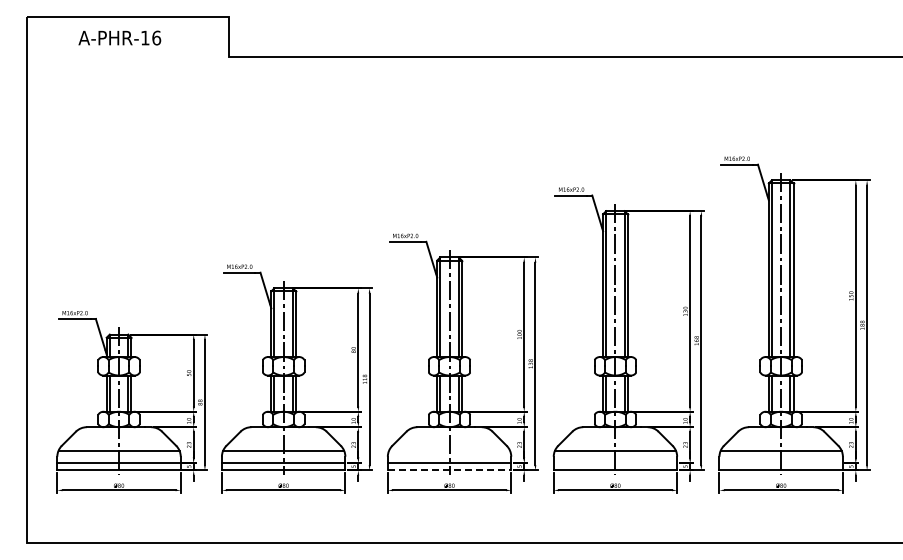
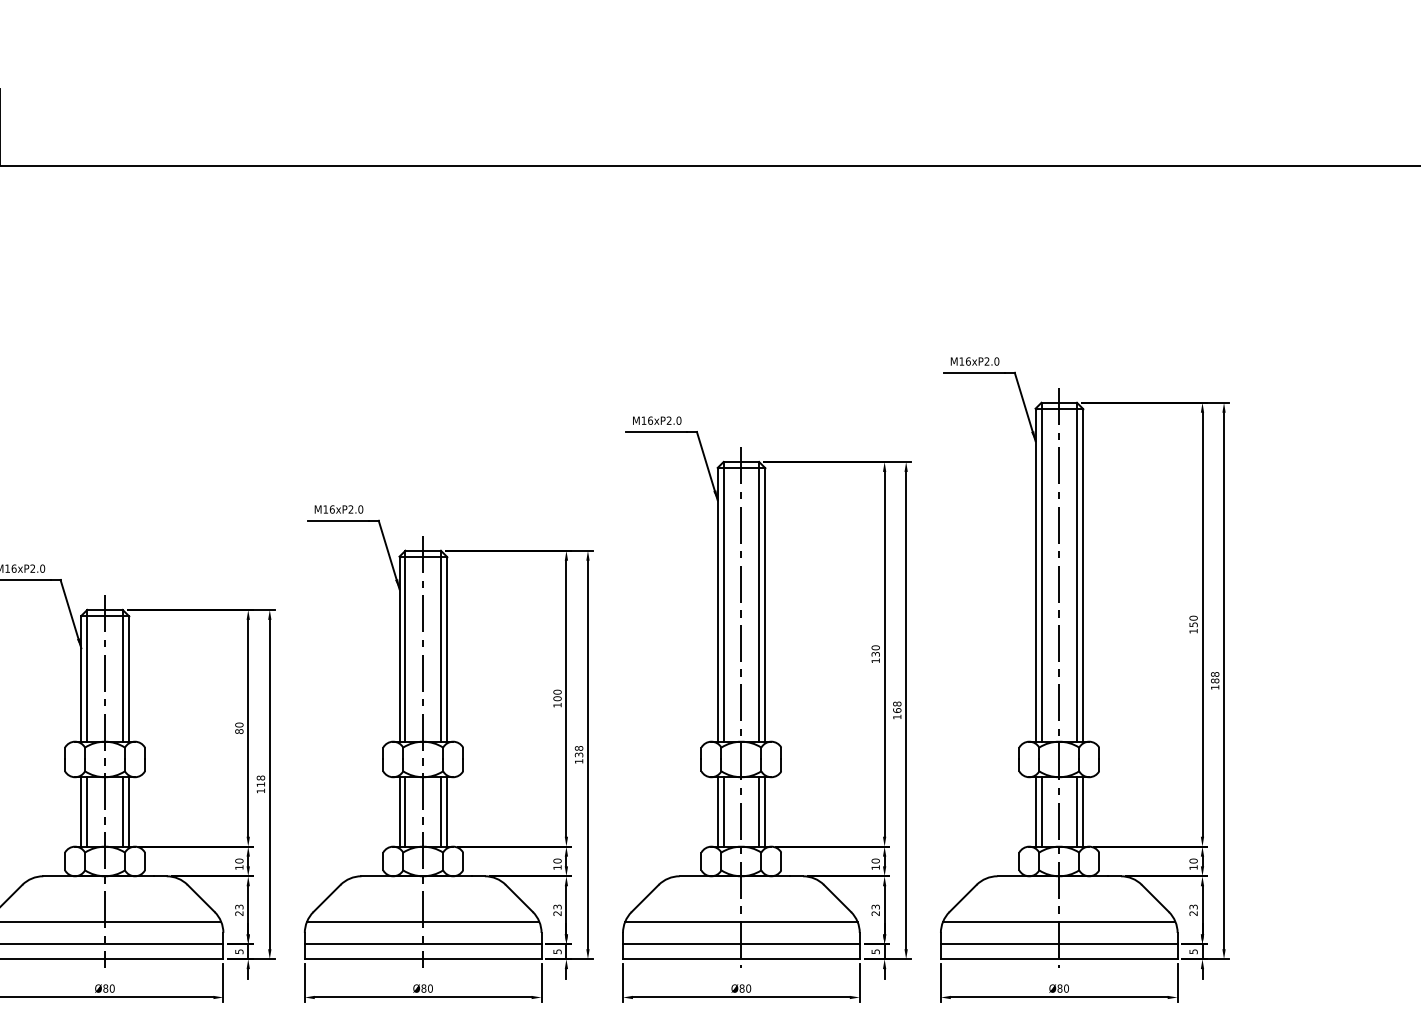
line: (449, 450) -> (423, 920), added
line: (615, 462) -> (741, 943), added
line: (780, 462) -> (1057, 943), added
line: (449, 470) -> (423, 959), dashed -> solid

